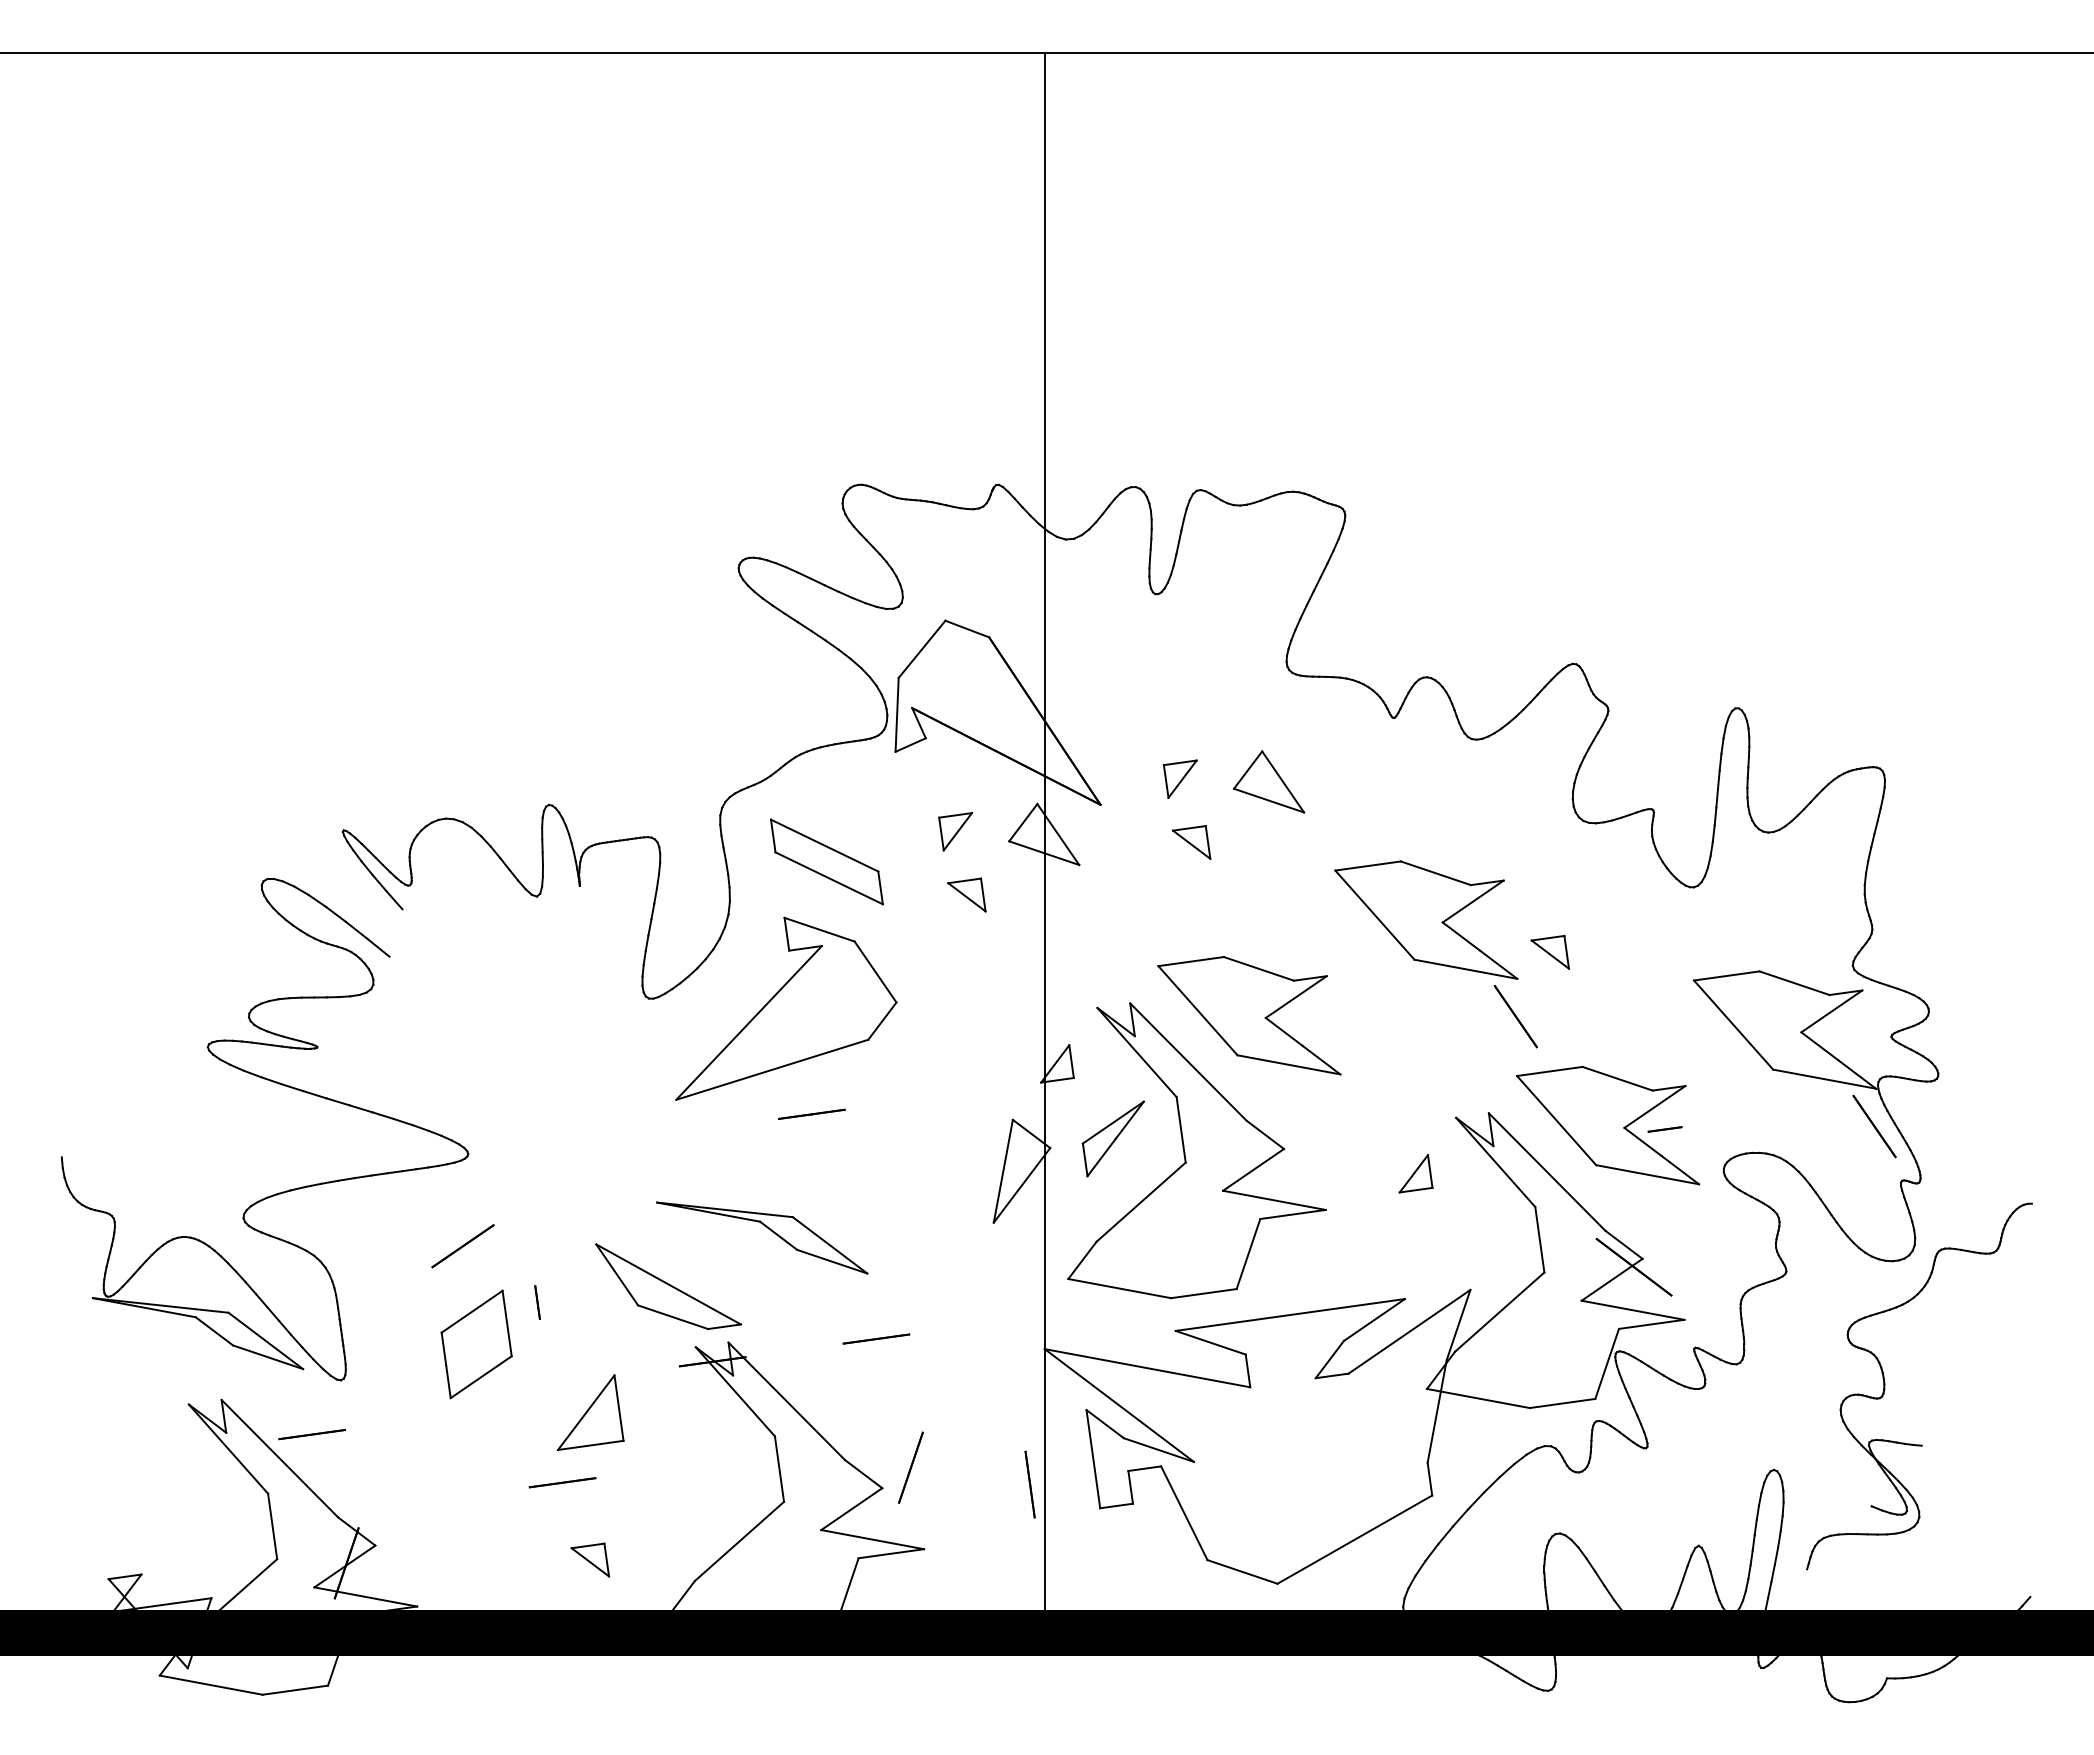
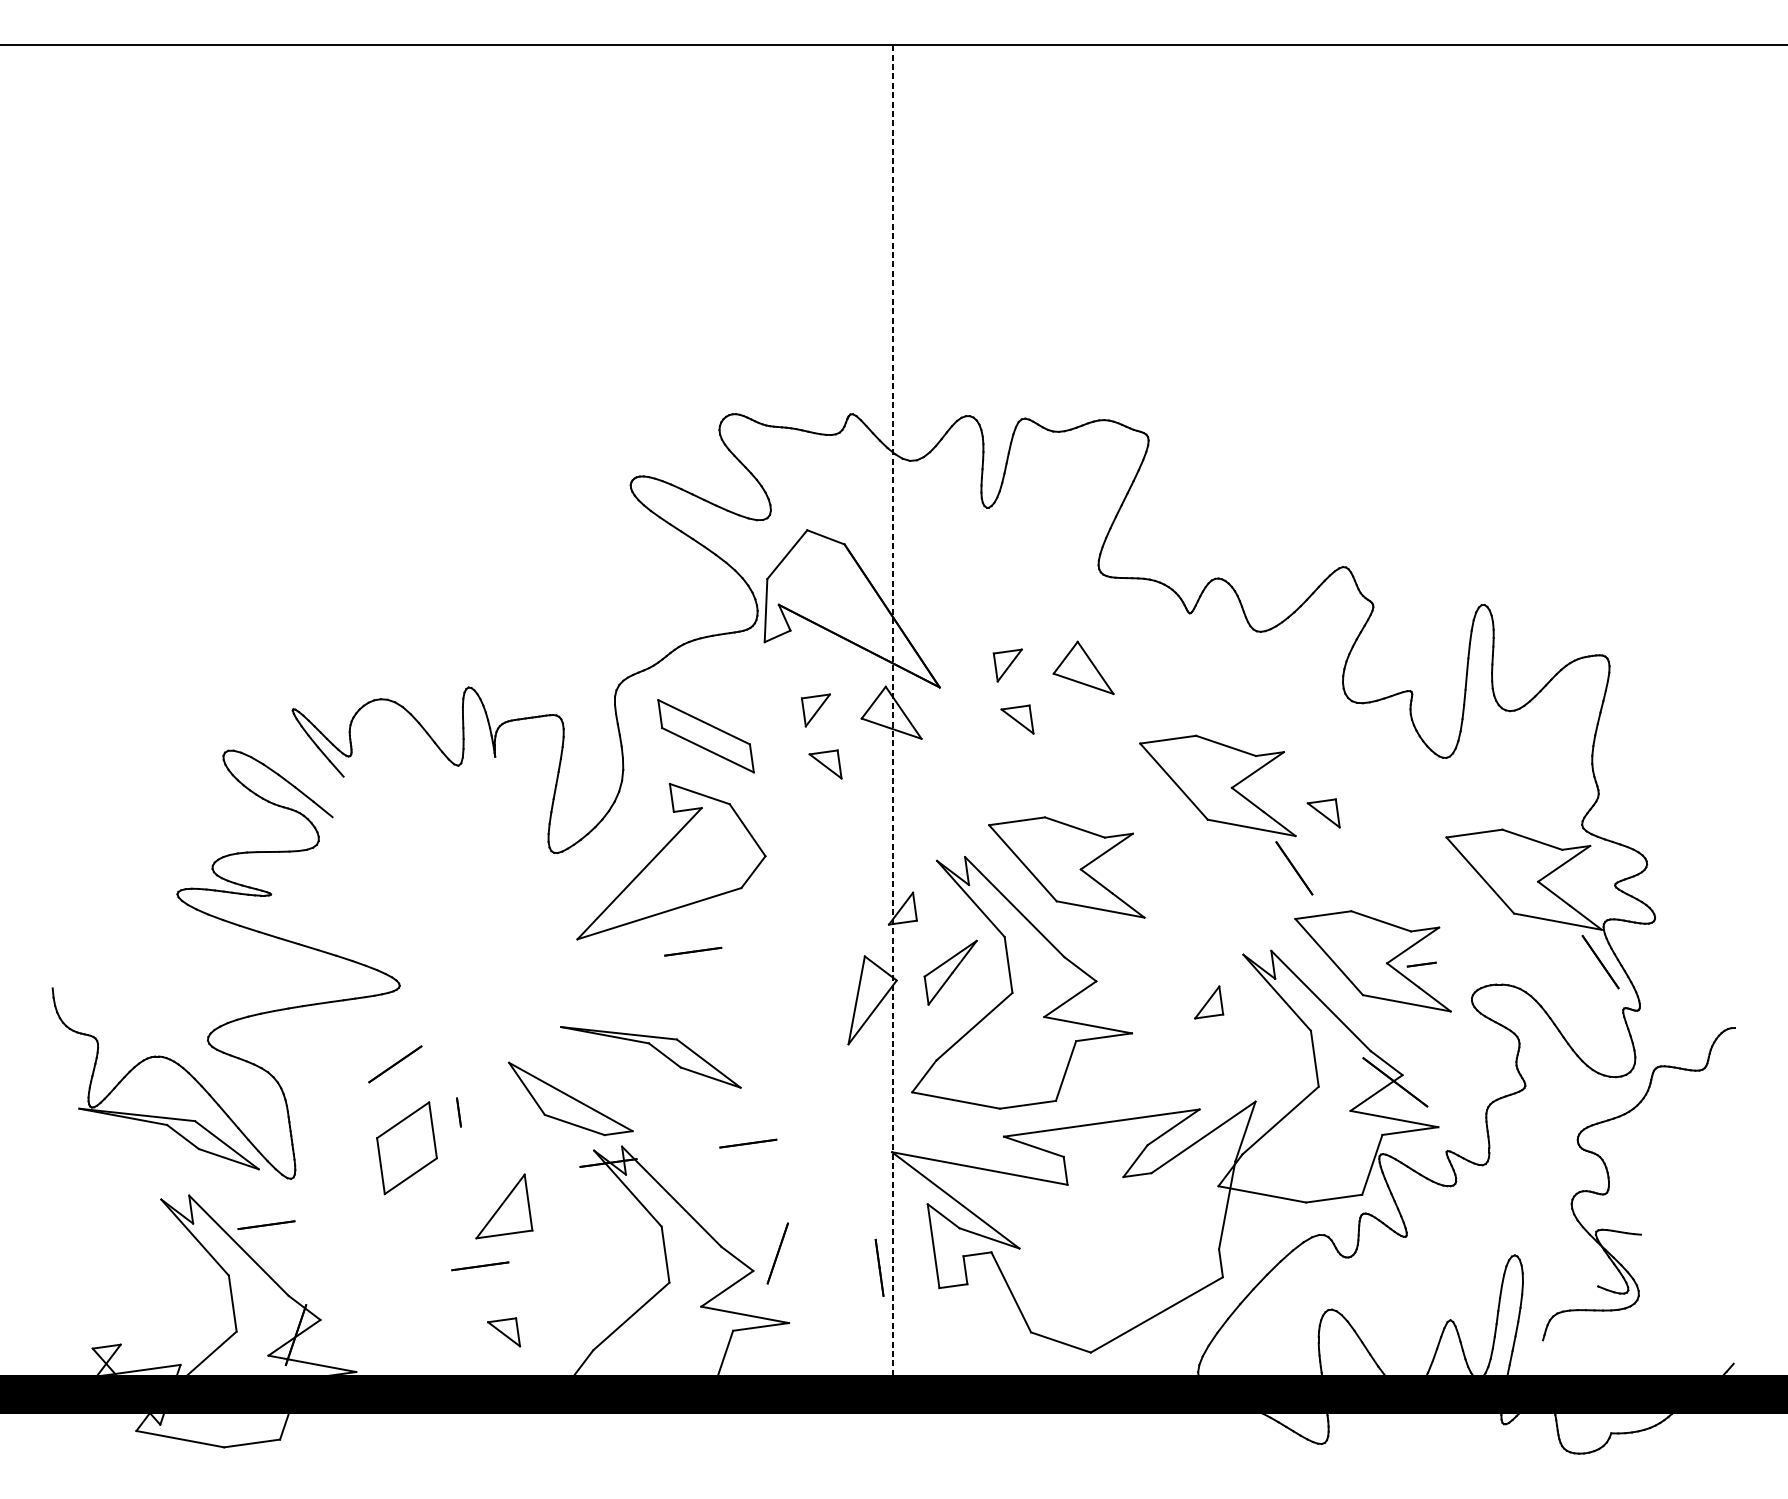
line: (1045, 843) -> (892, 720), solid -> dashed

